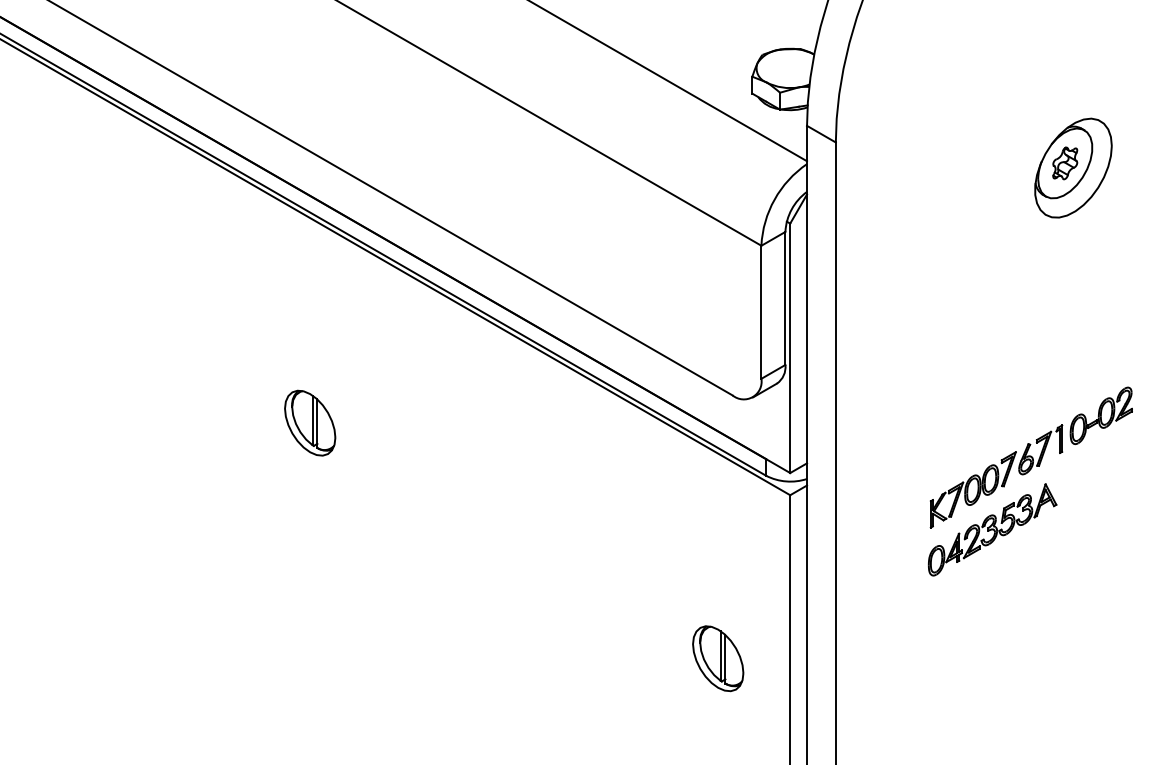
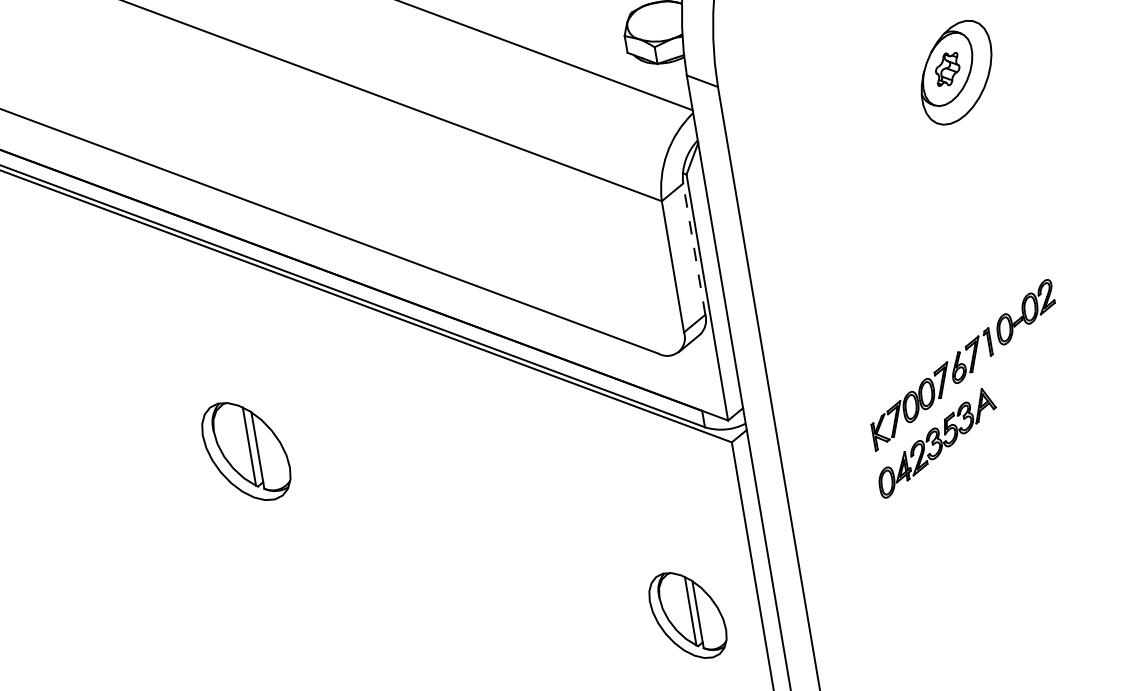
line: (785, 298) -> (694, 249), solid -> dashed
part: (310, 422) -> (246, 450), size x1.6
part: (718, 658) -> (688, 615), size x1.4

